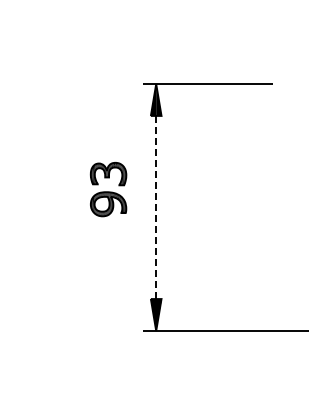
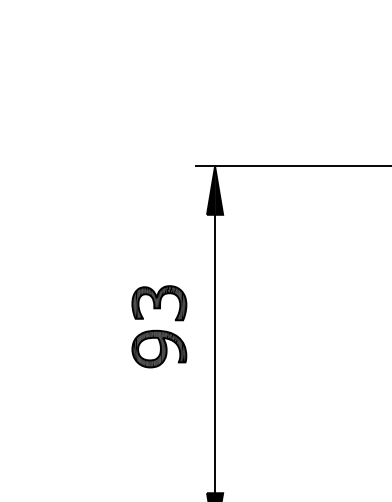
part: (108, 189) -> (159, 326), moved
line: (156, 207) -> (215, 354), dashed -> solid

